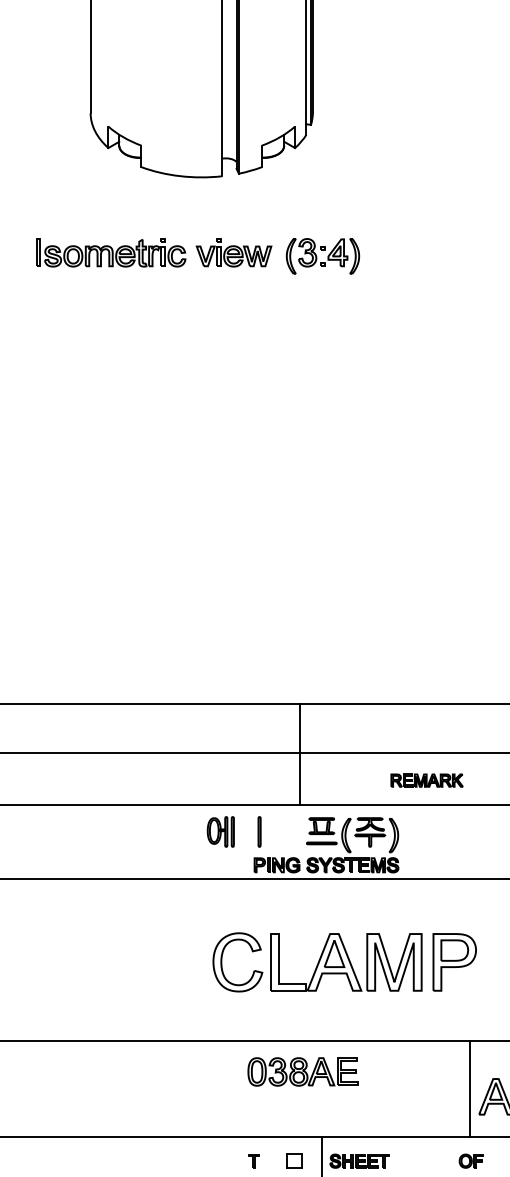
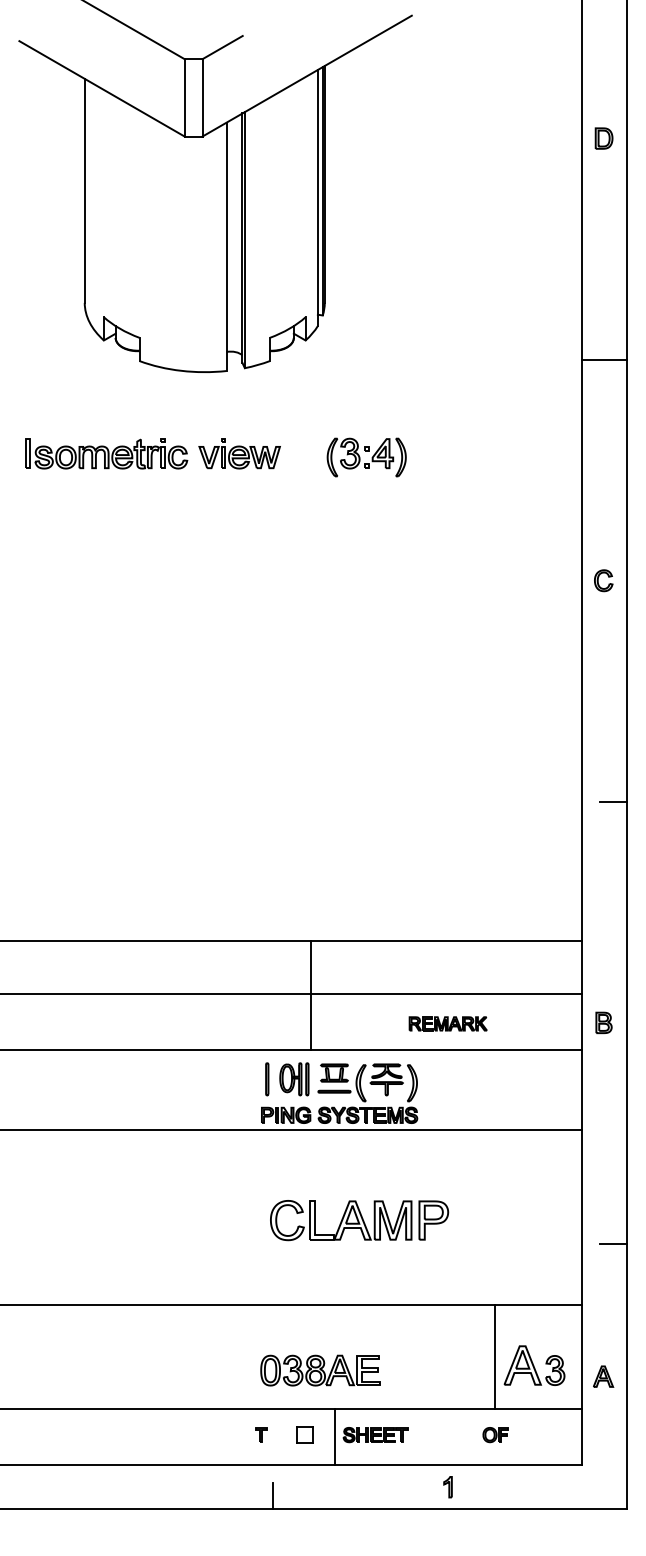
part: (322, 256) -> (366, 457), moved
part: (220, 832) -> (294, 1079), moved
part: (344, 962) -> (359, 1220), size x0.62
part: (303, 1071) -> (320, 1370), moved

